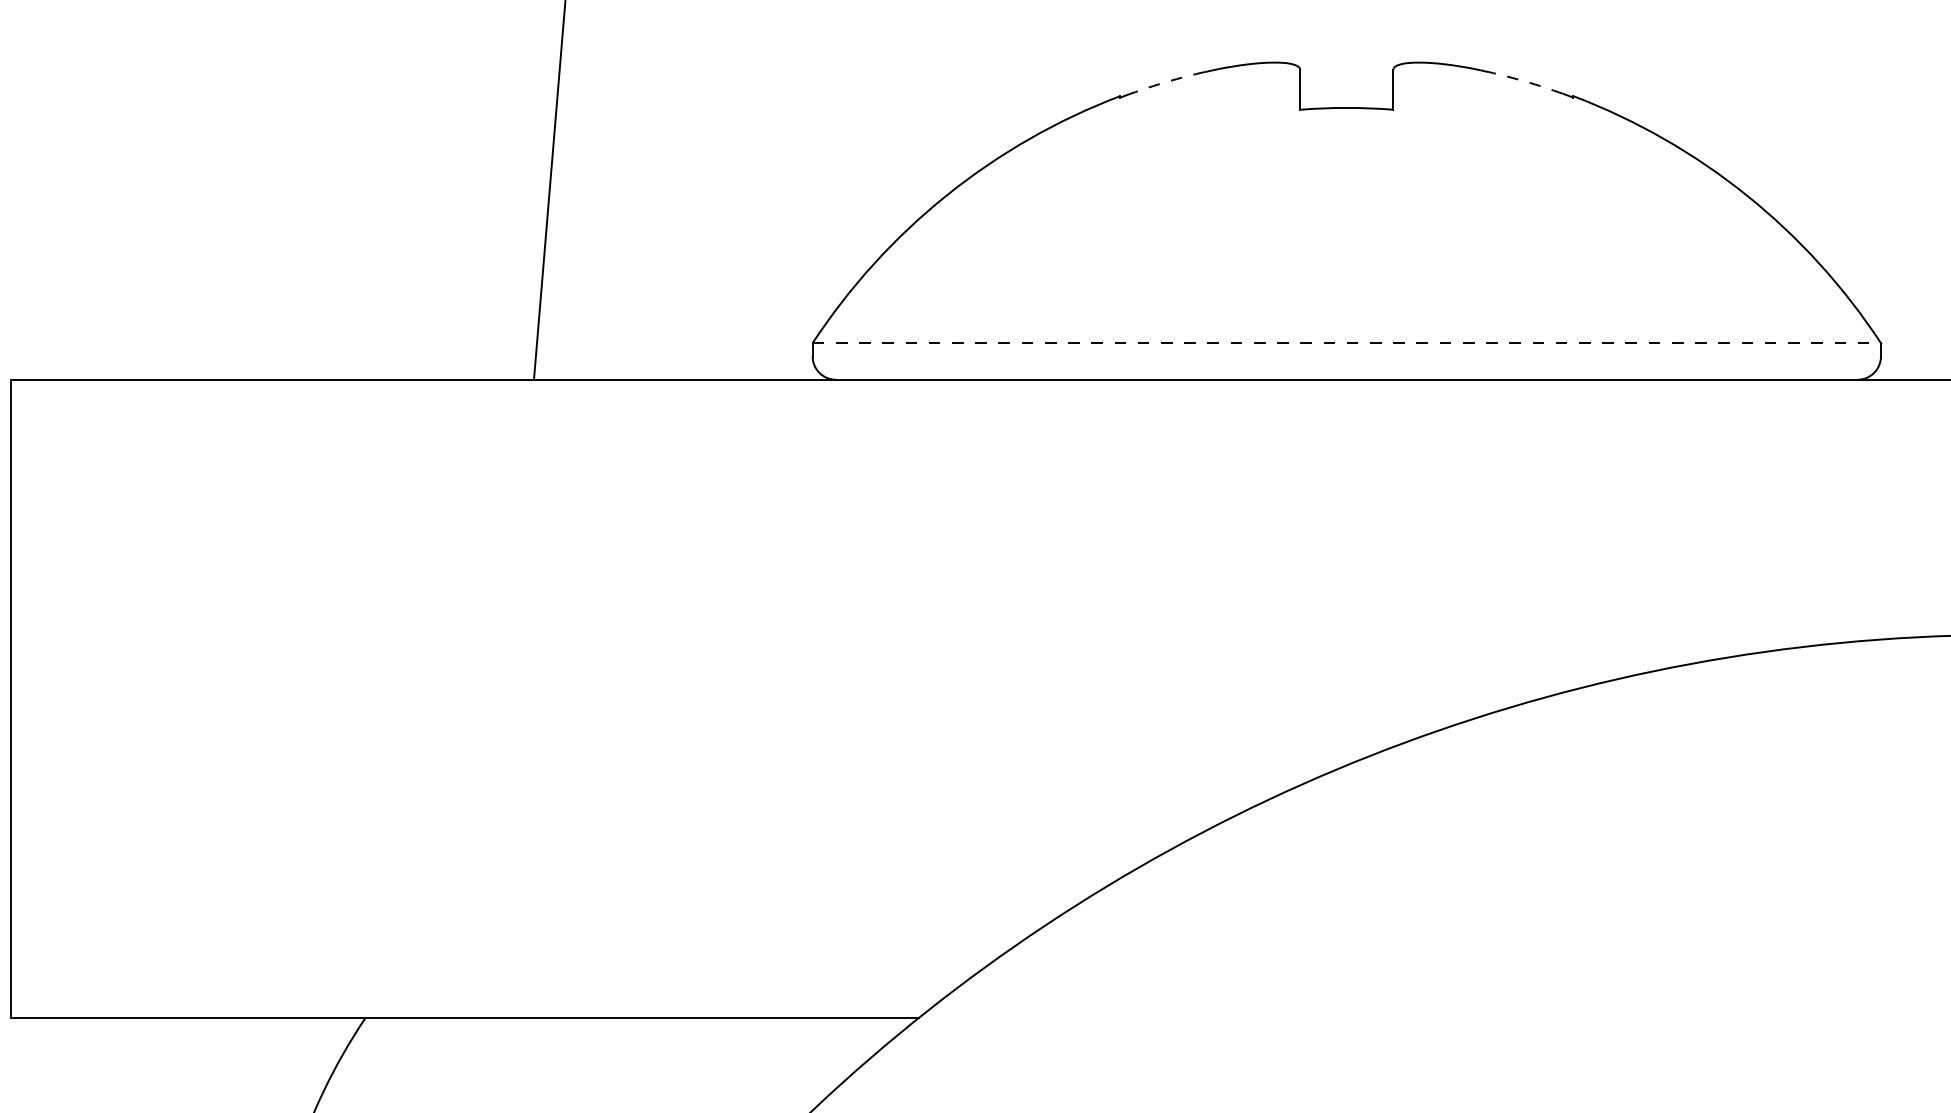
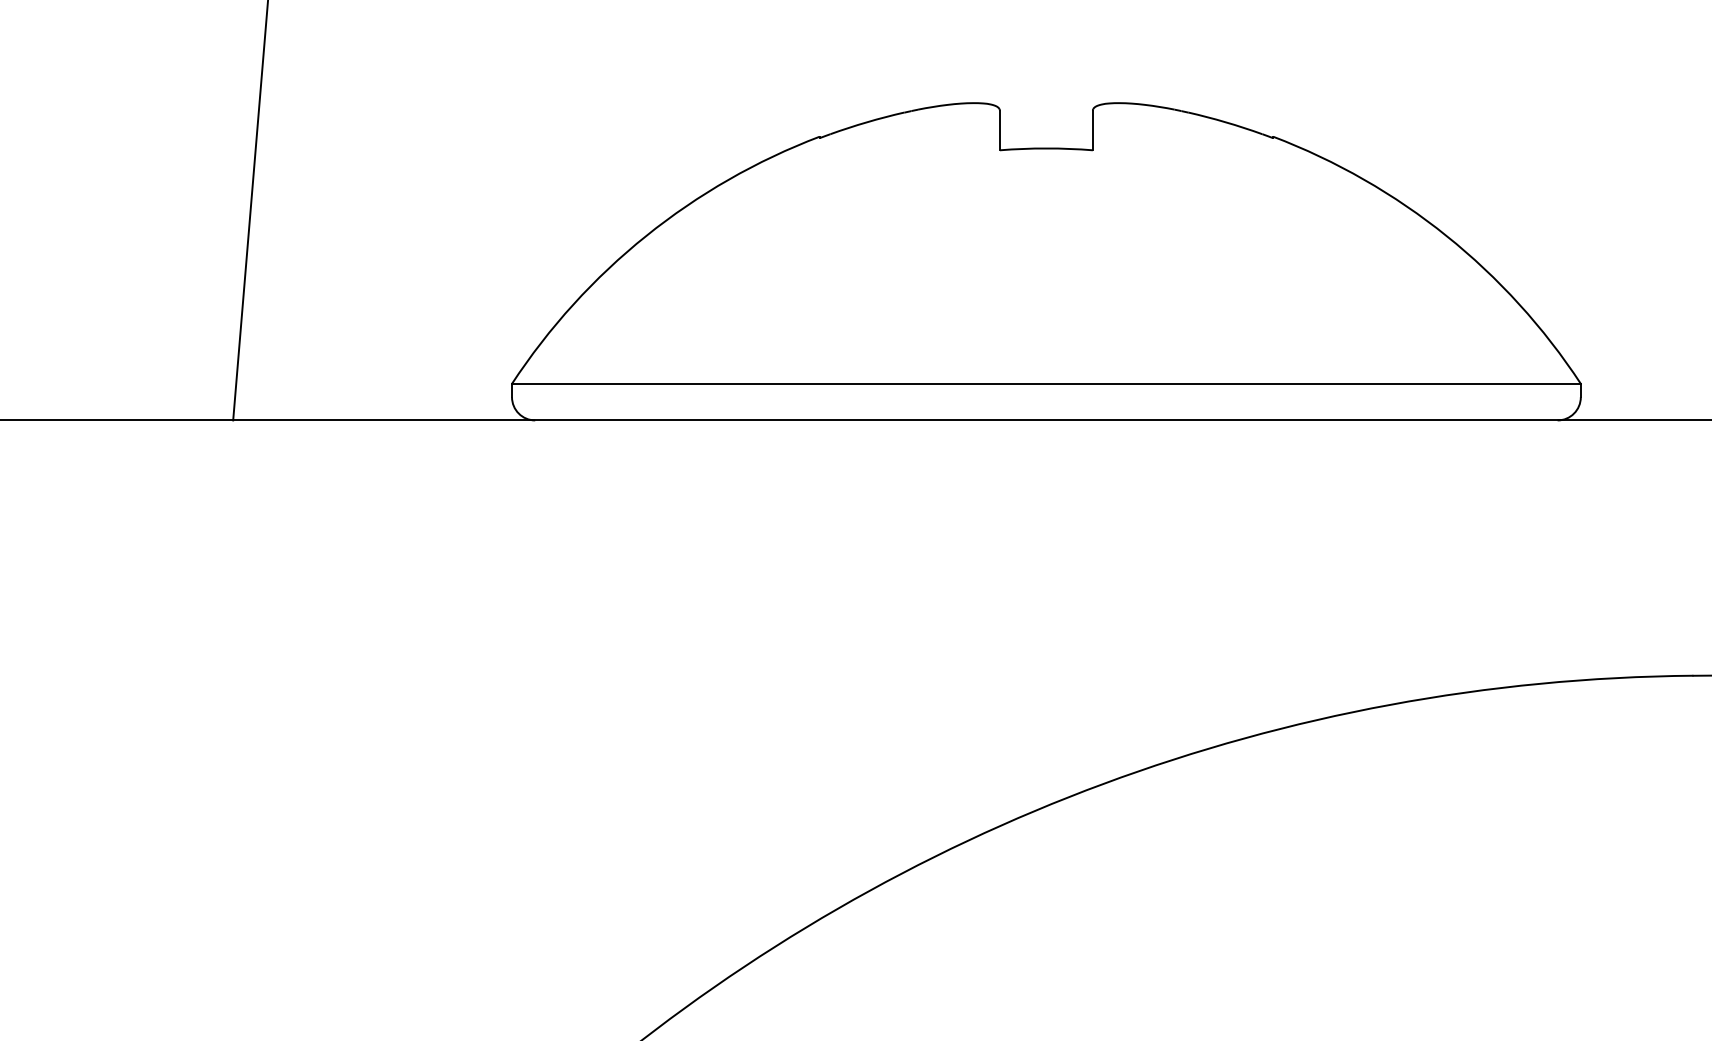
arc: (1167, 81) -> (867, 122), dashed -> solid
arc: (1526, 81) -> (1226, 122), dashed -> solid
line: (1347, 343) -> (1047, 384), dashed -> solid

